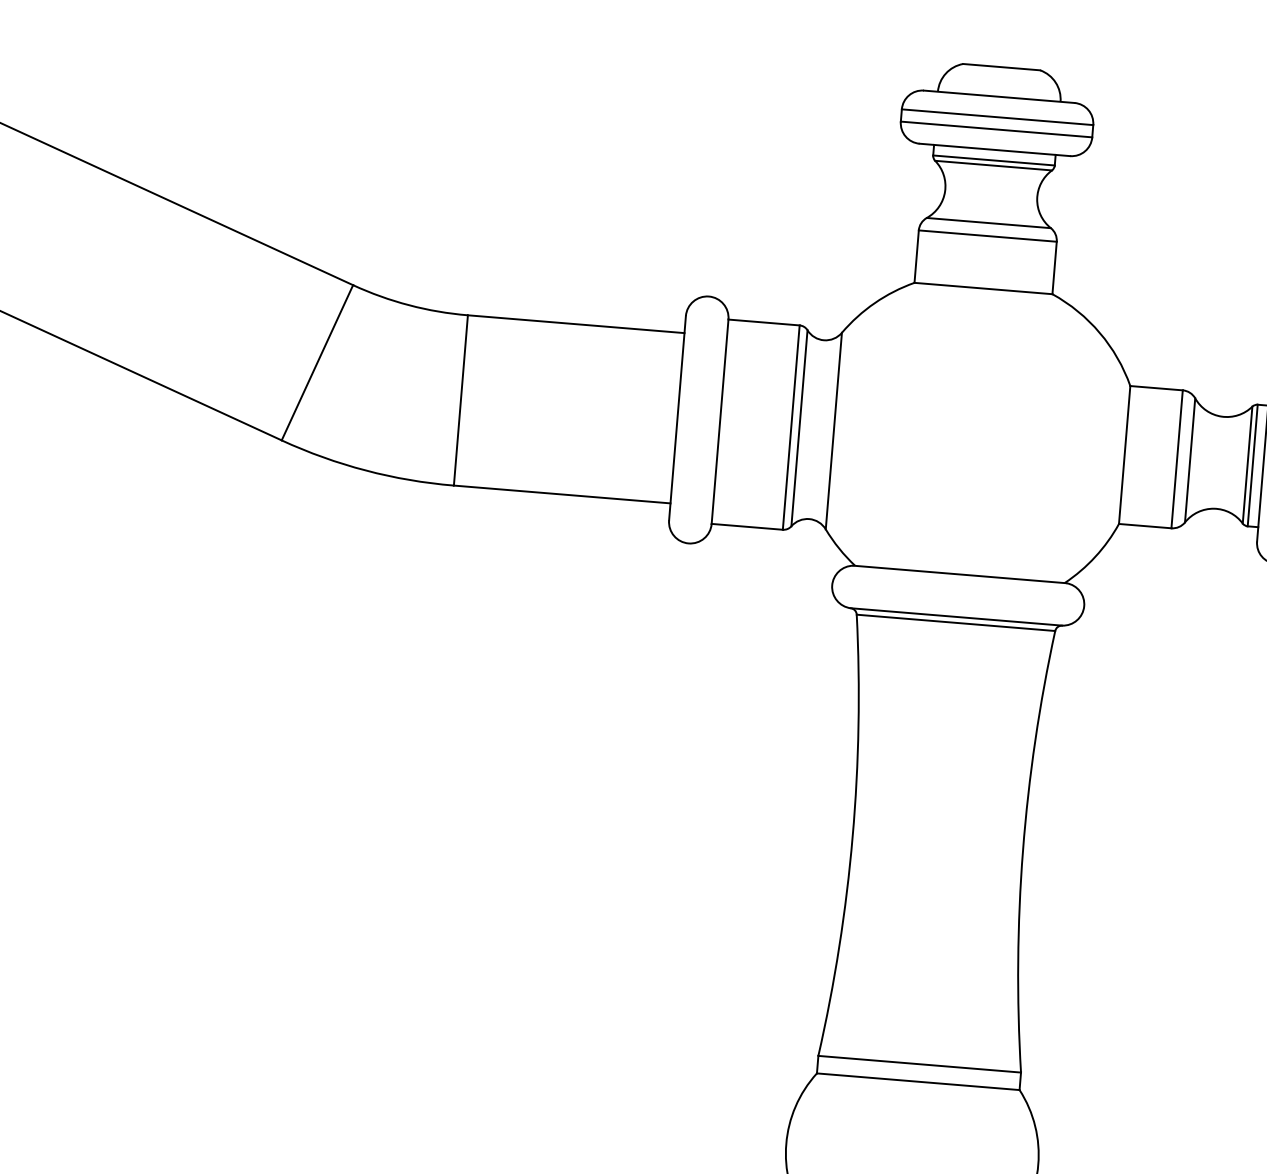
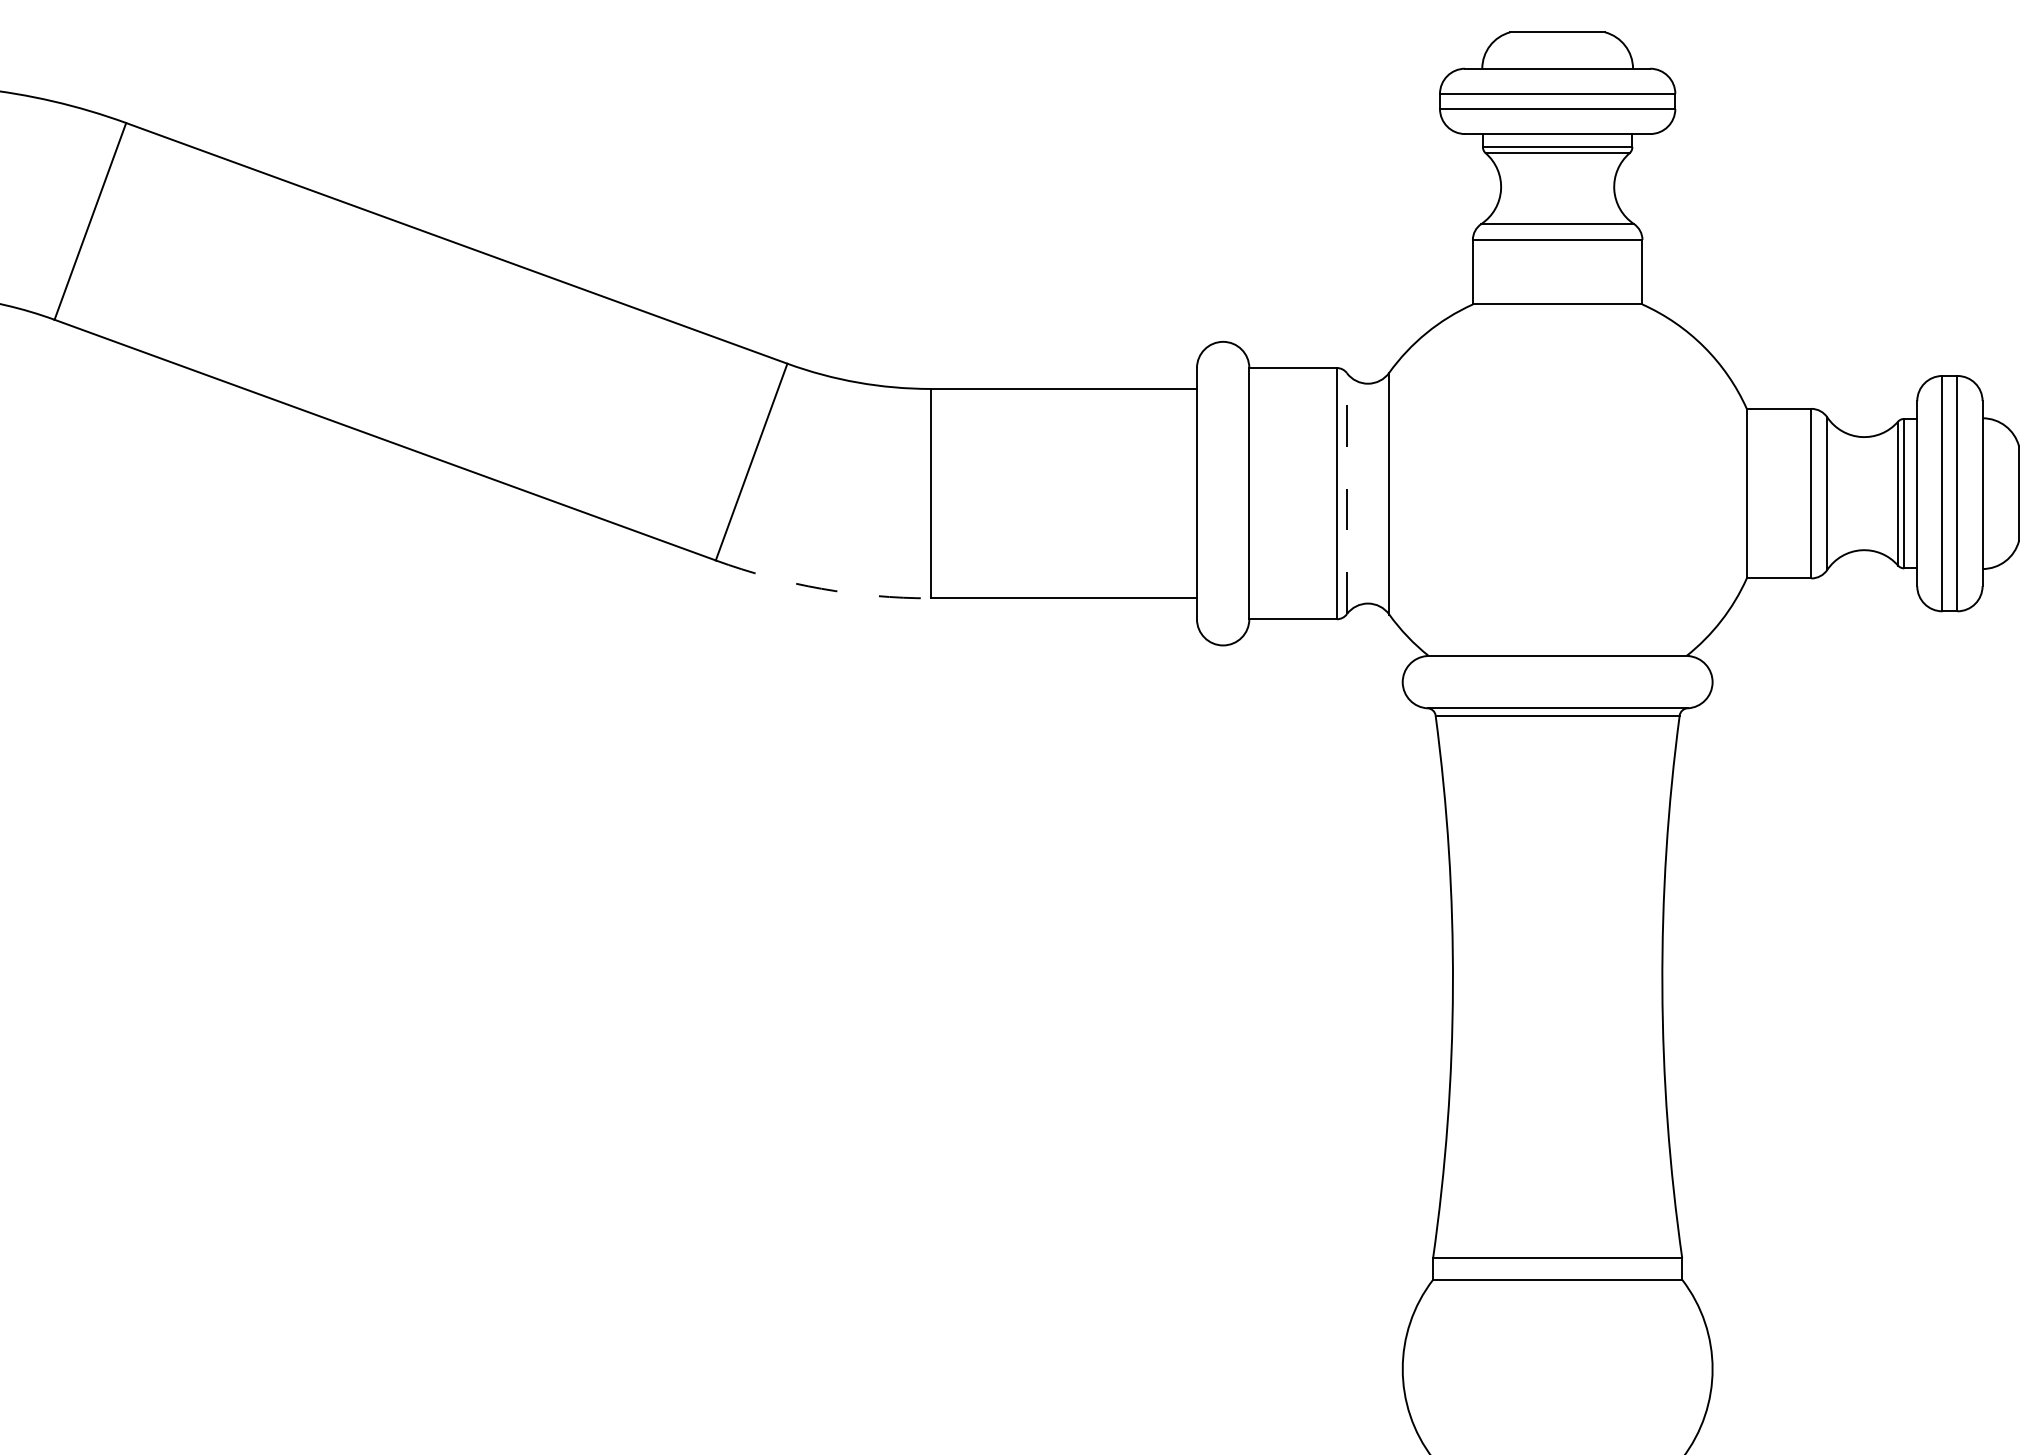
line: (799, 428) -> (1346, 493), solid -> dashed
arc: (365, 470) -> (821, 588), solid -> dashed

